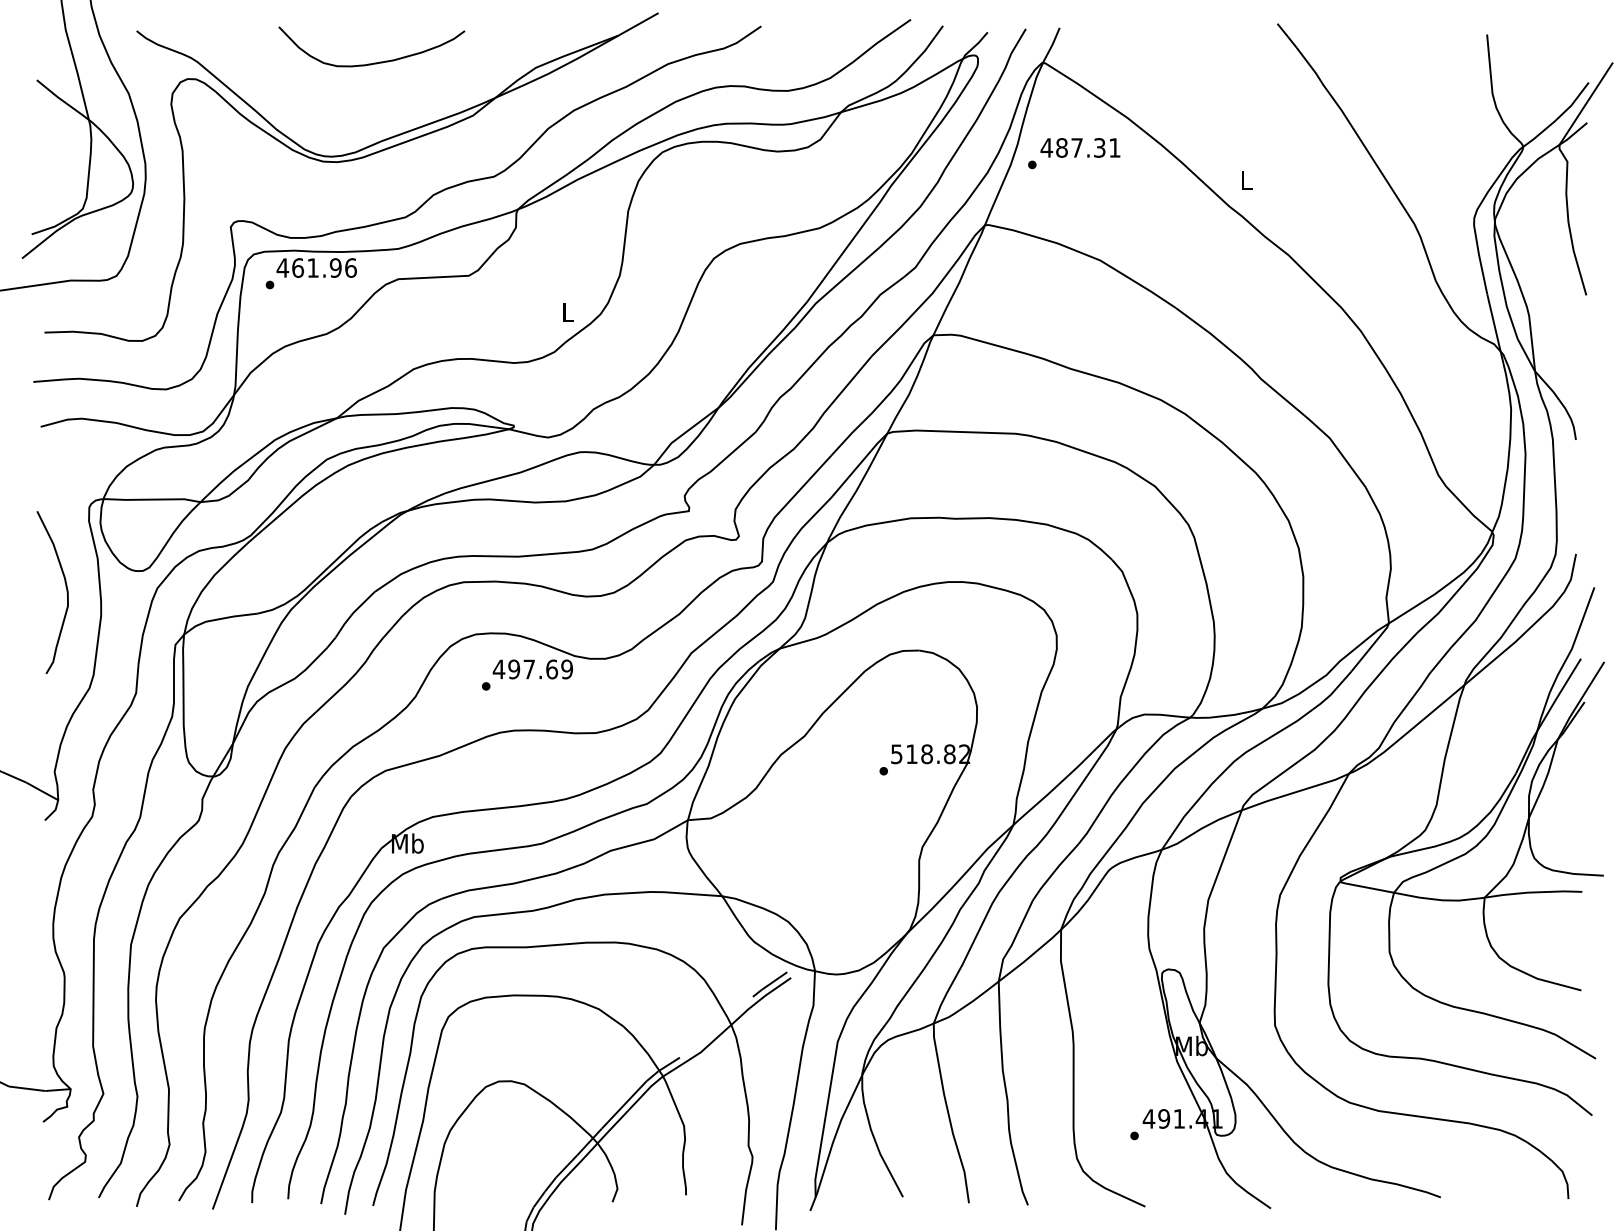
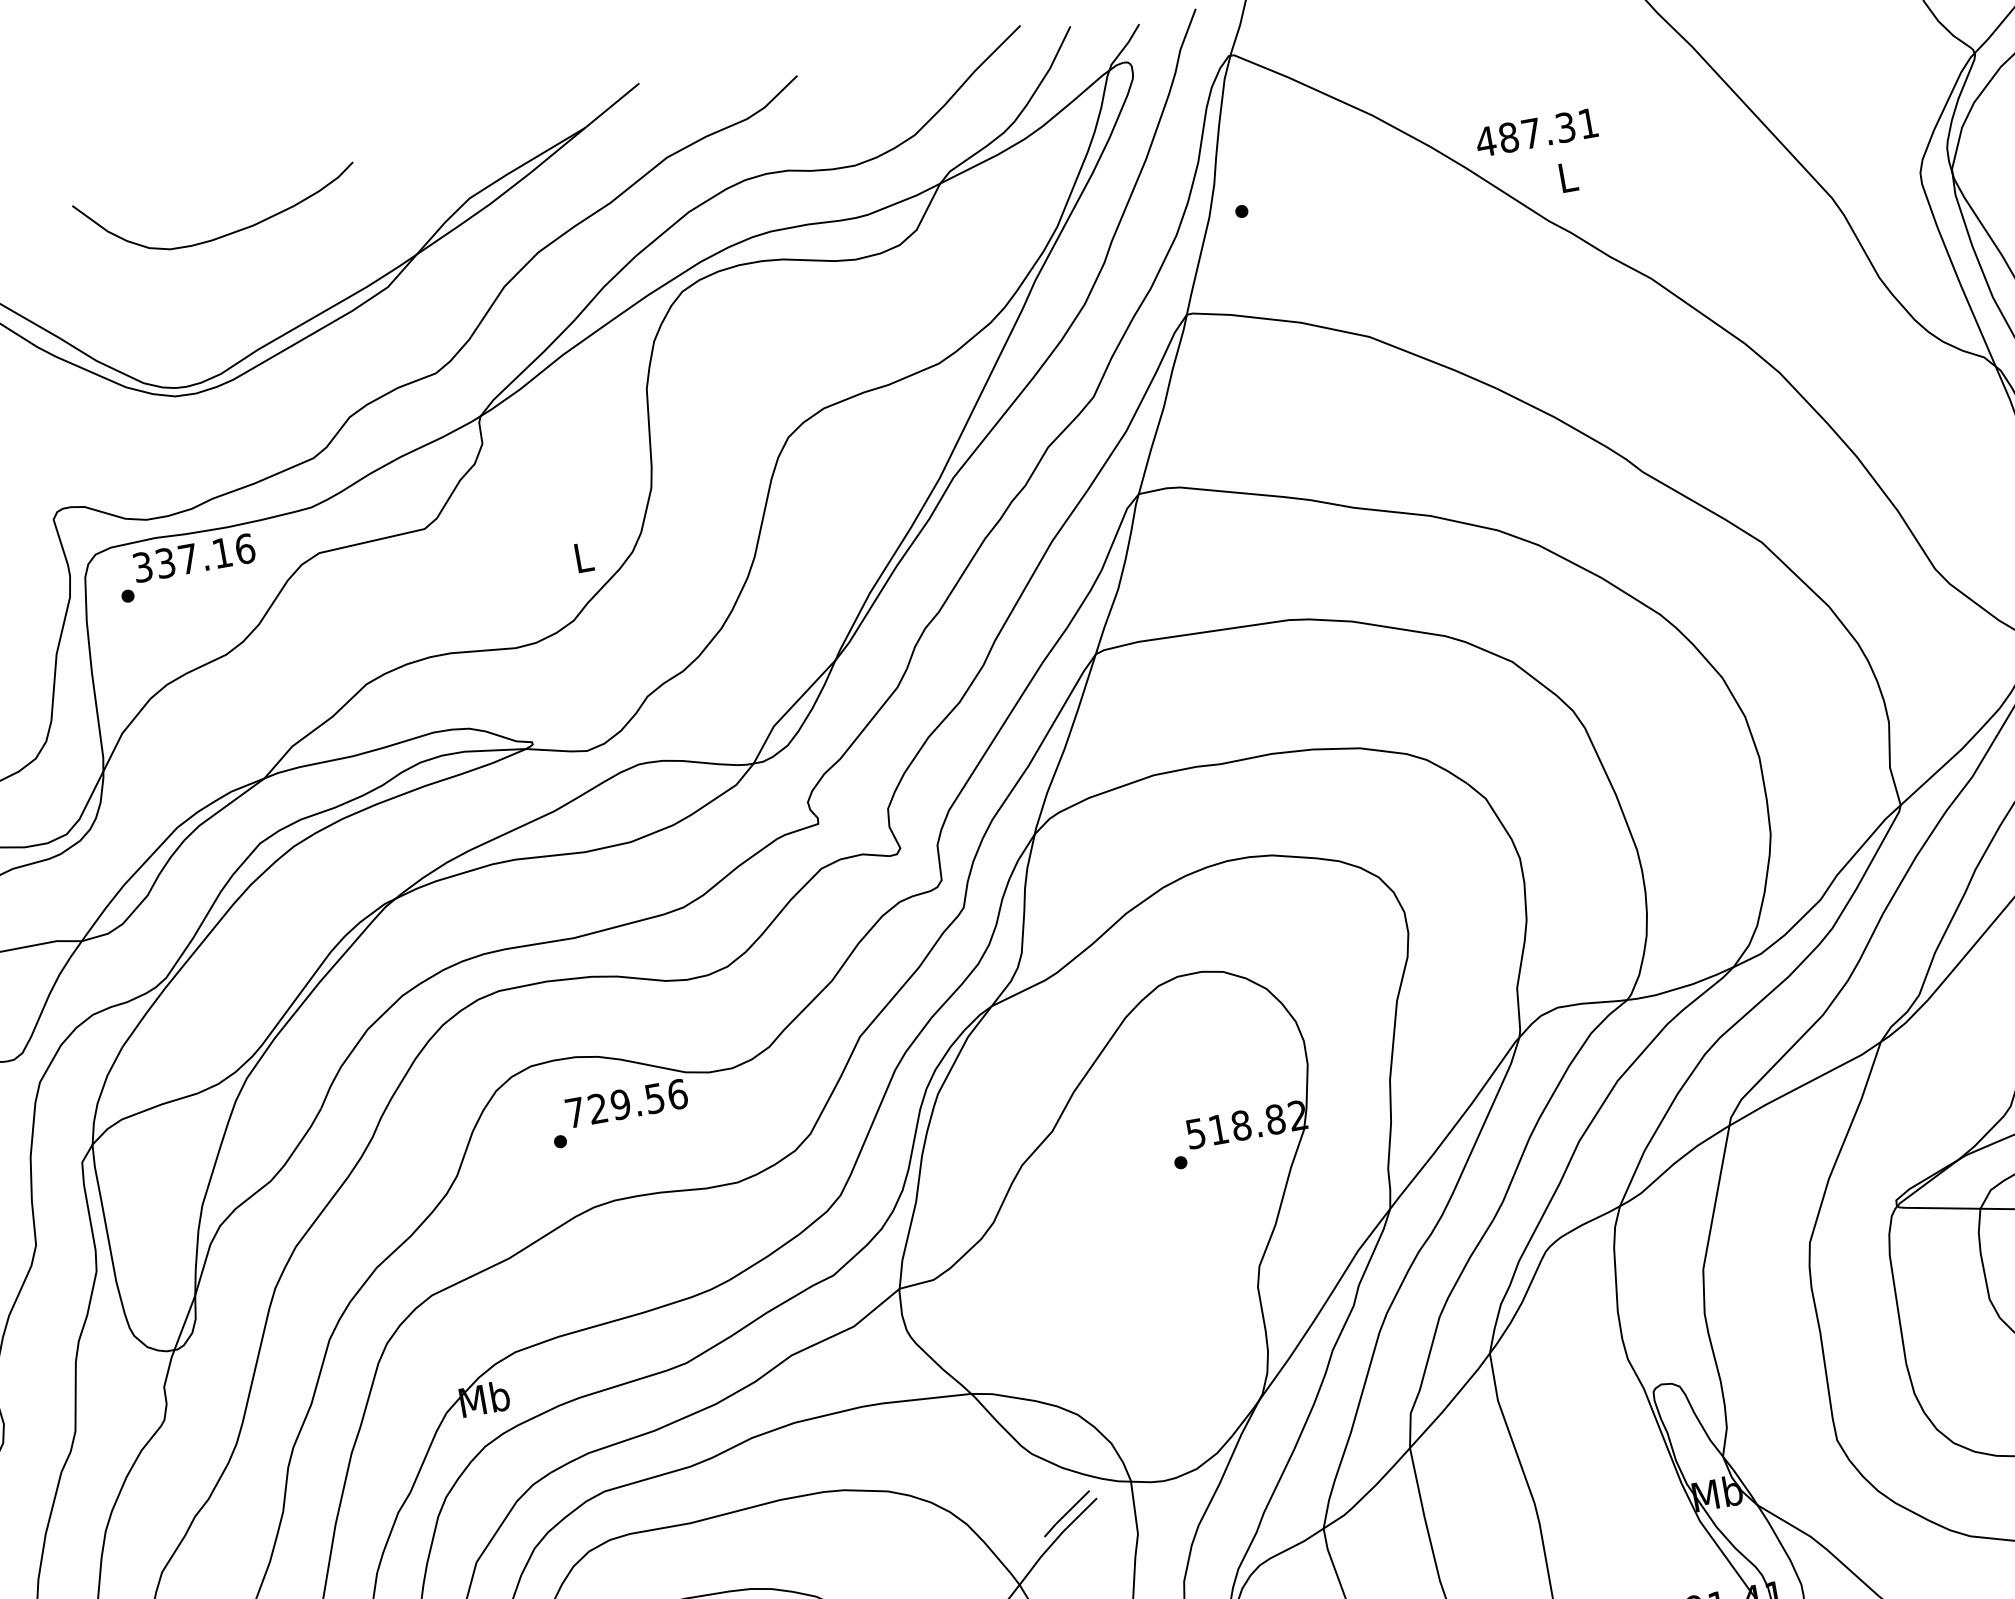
text: (1080, 147) -> (1536, 132), moved
text: (308, 267) -> (181, 559), 461.96 -> 337.16
text: (532, 669) -> (625, 1103), 497.69 -> 729.56

